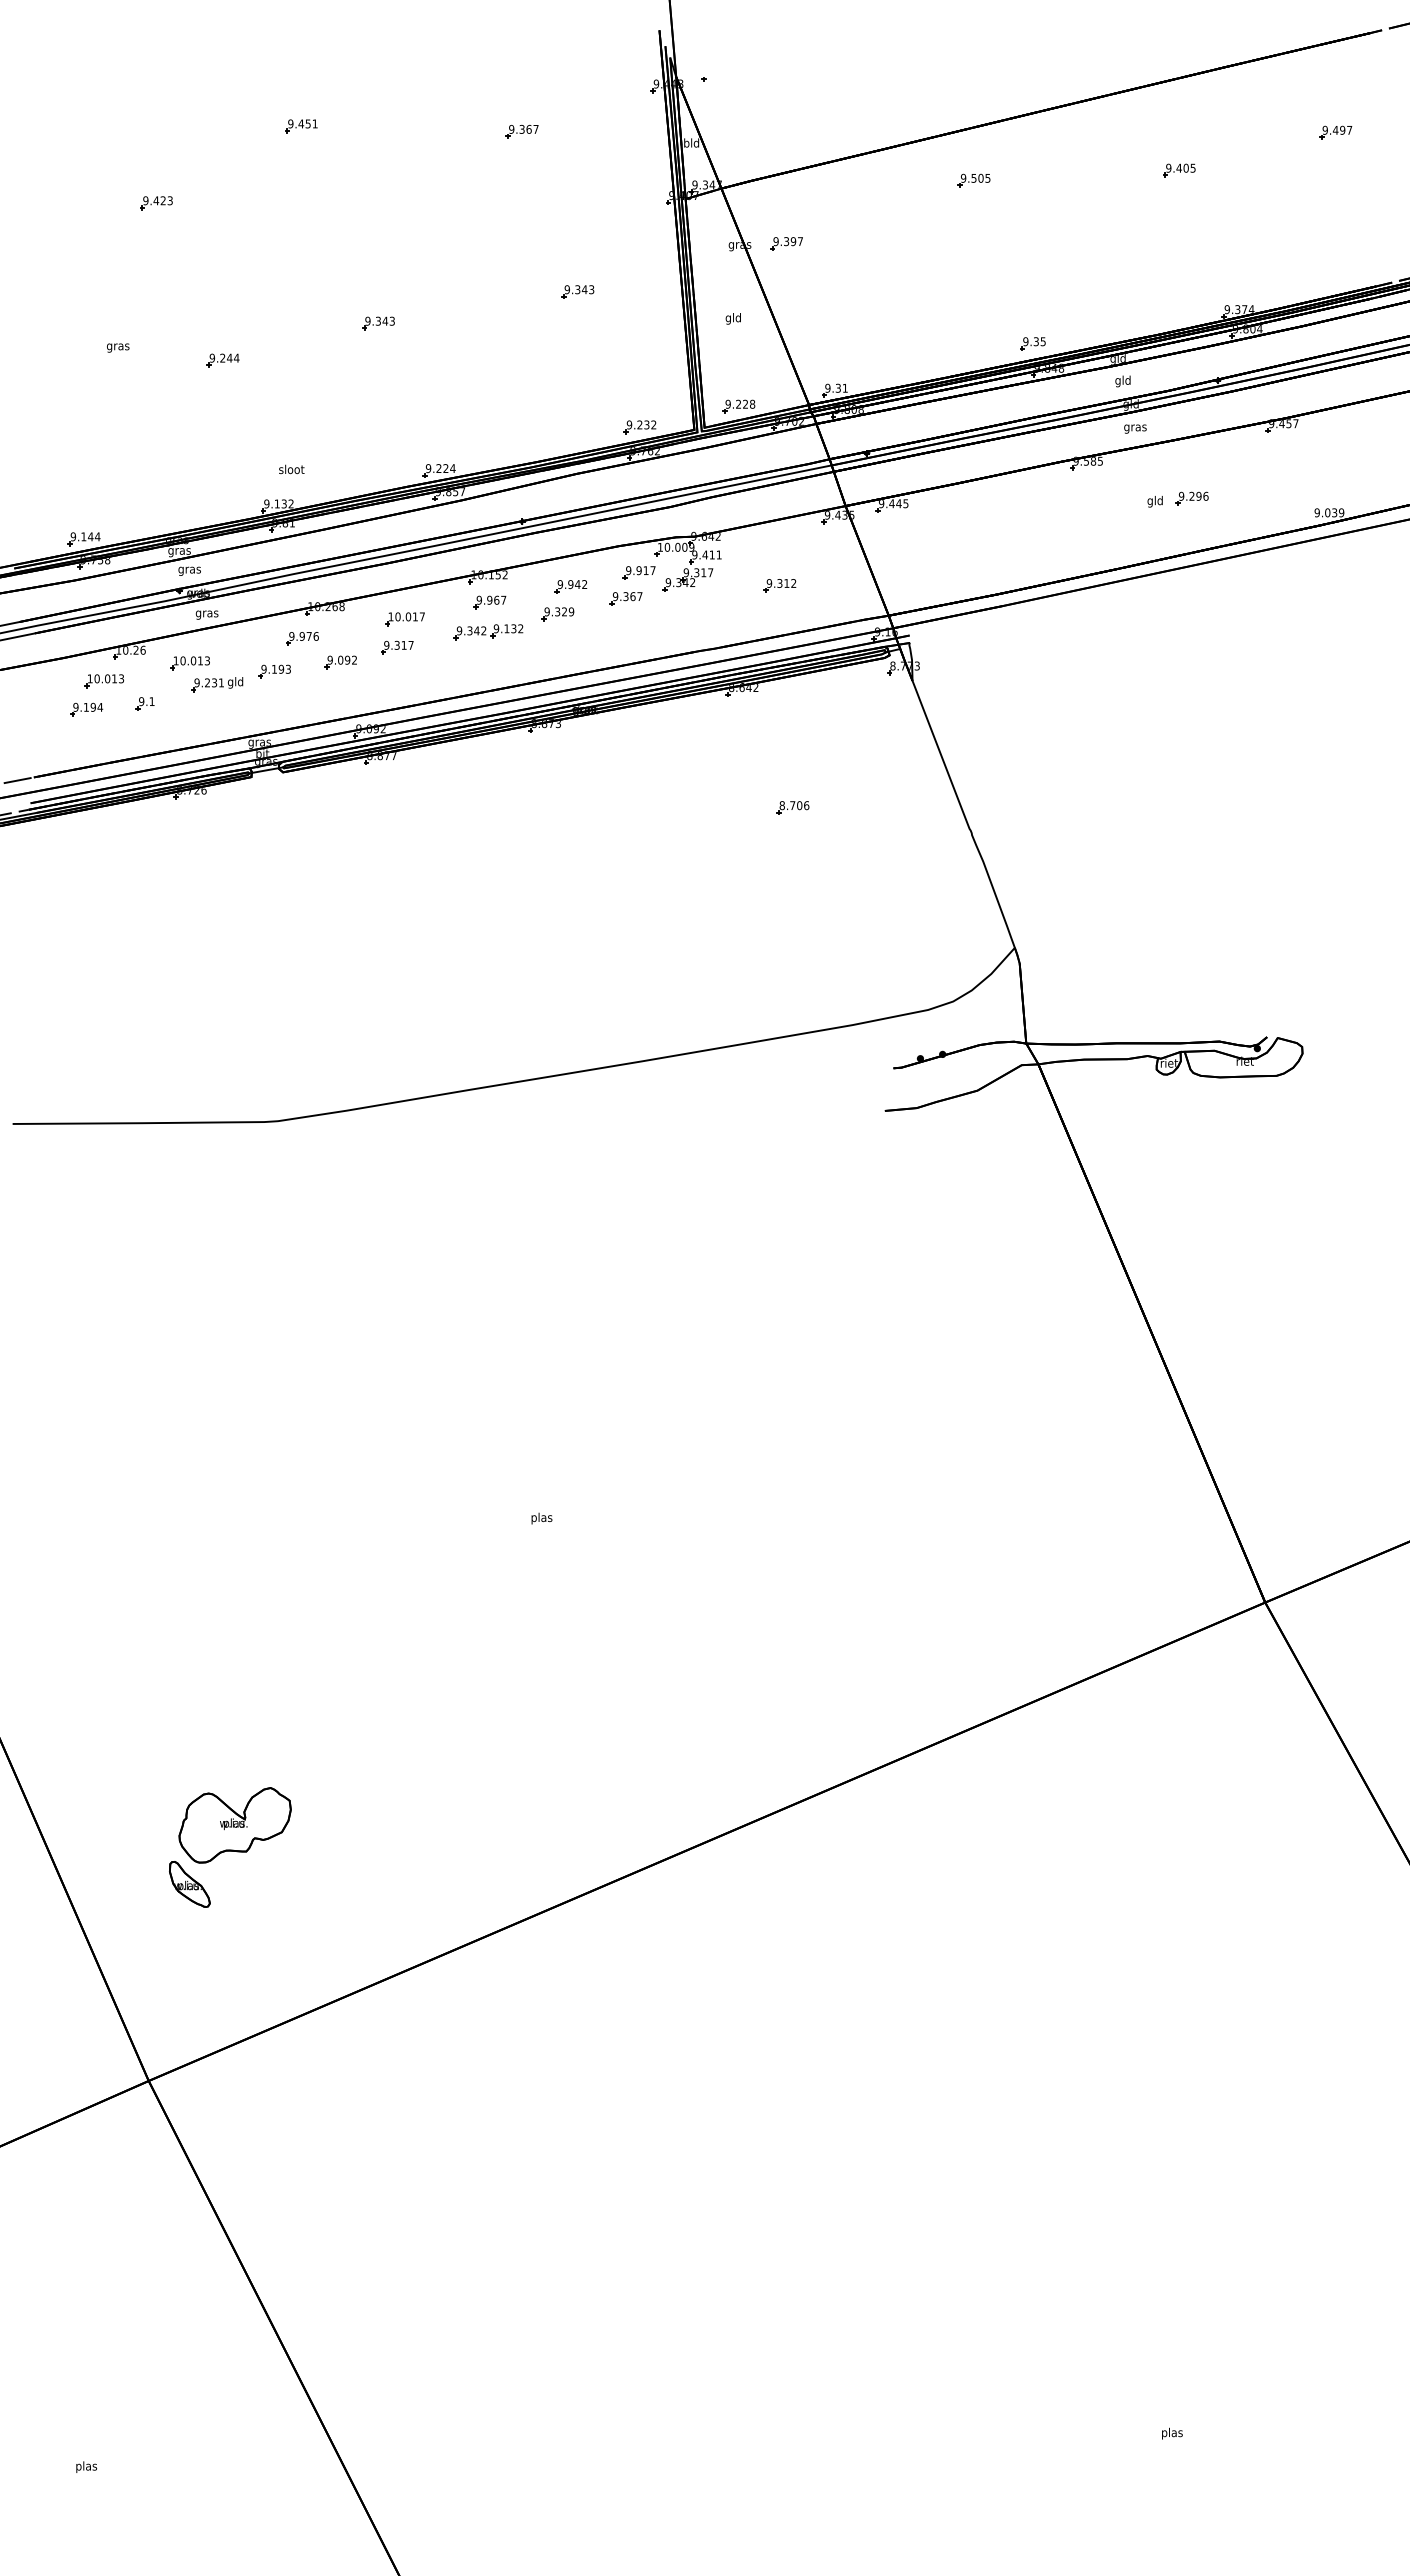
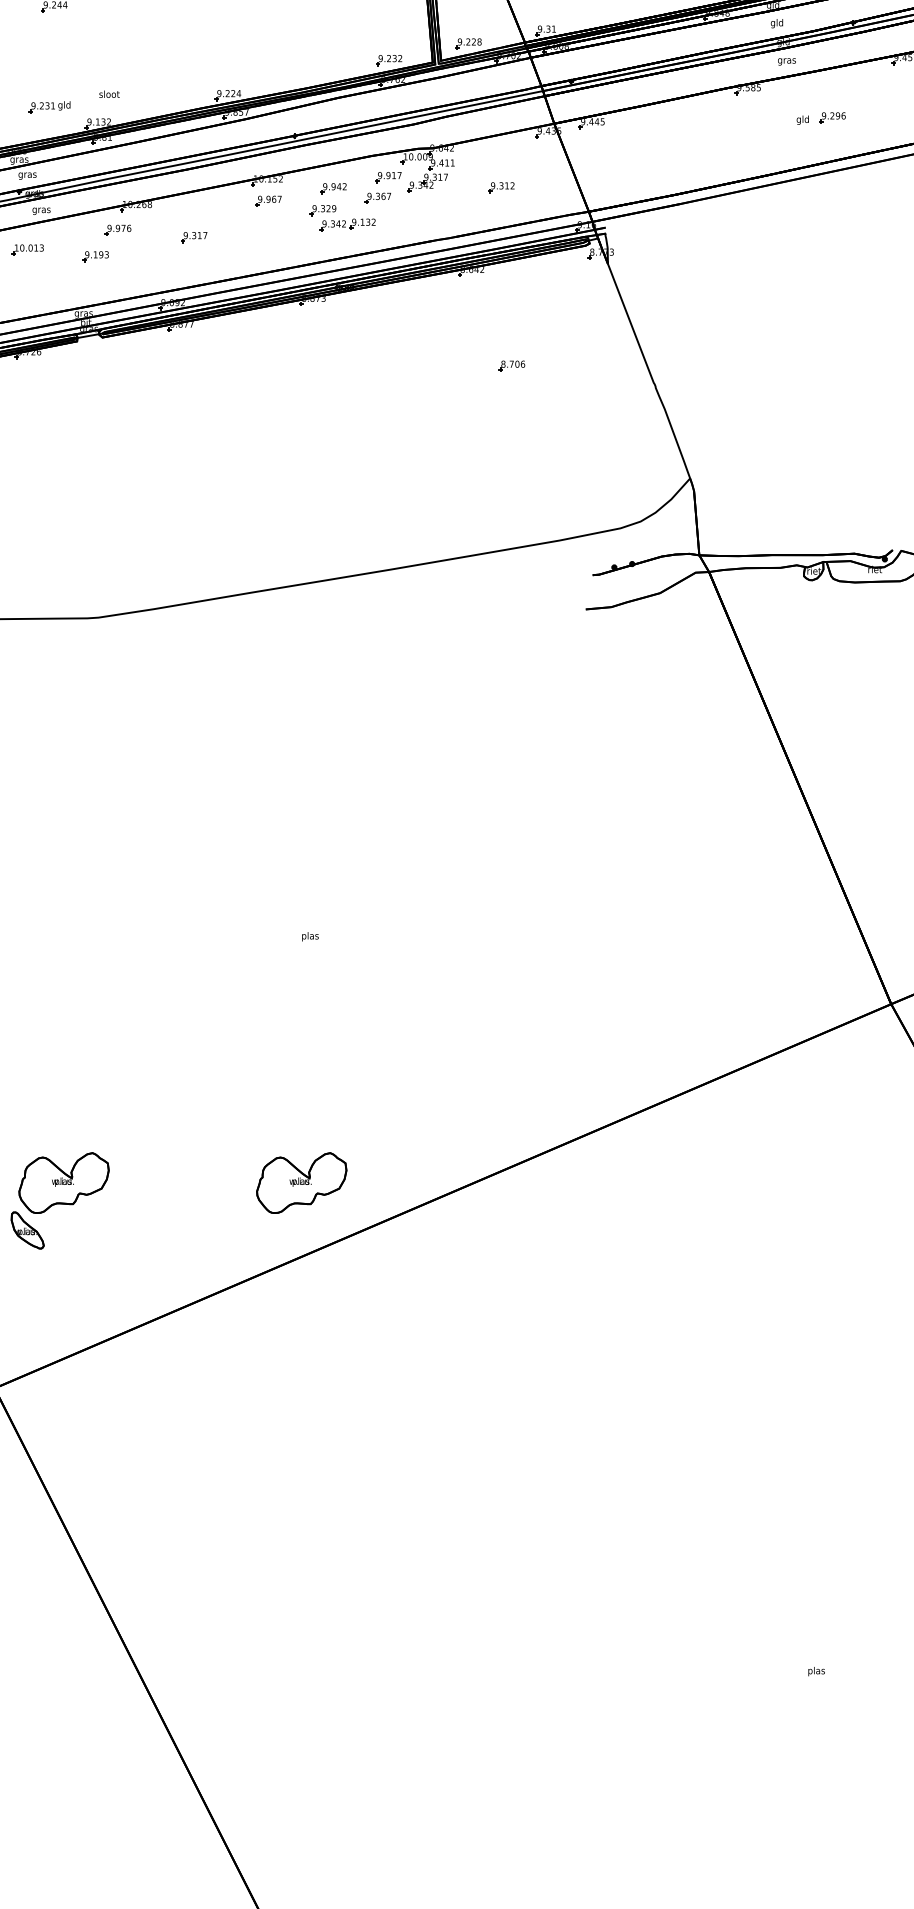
part: (404, 619) -> (200, 214), removed
part: (488, 632) -> (347, 225), moved
part: (340, 662) -> (148, 249), removed
part: (217, 684) -> (49, 107), moved
part: (530, 1825) -> (301, 1183), added

